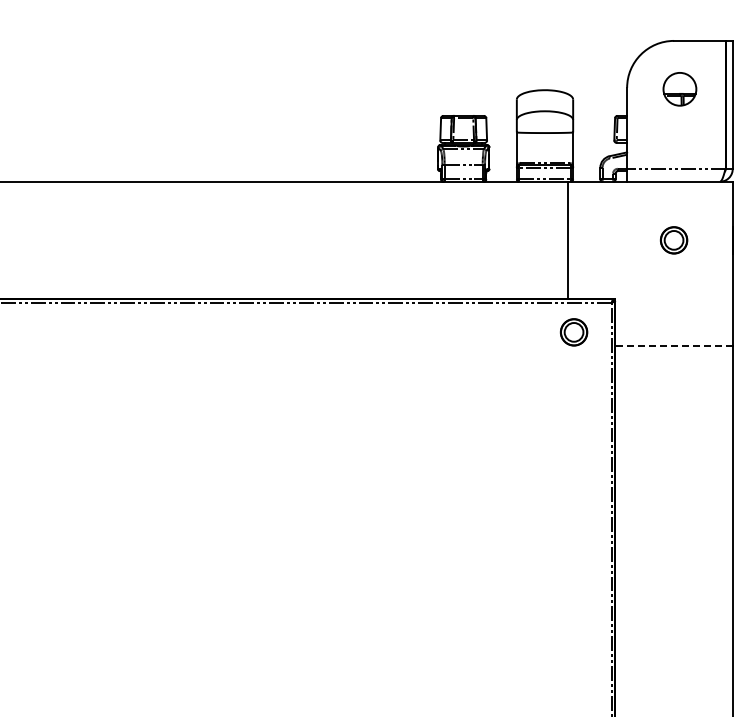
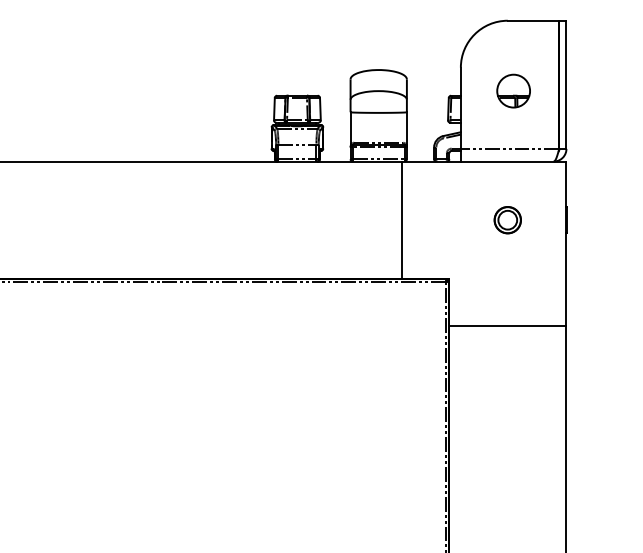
part: (679, 89) -> (513, 91), moved
part: (573, 332) -> (407, 312), removed
line: (674, 345) -> (508, 325), dashed -> solid

